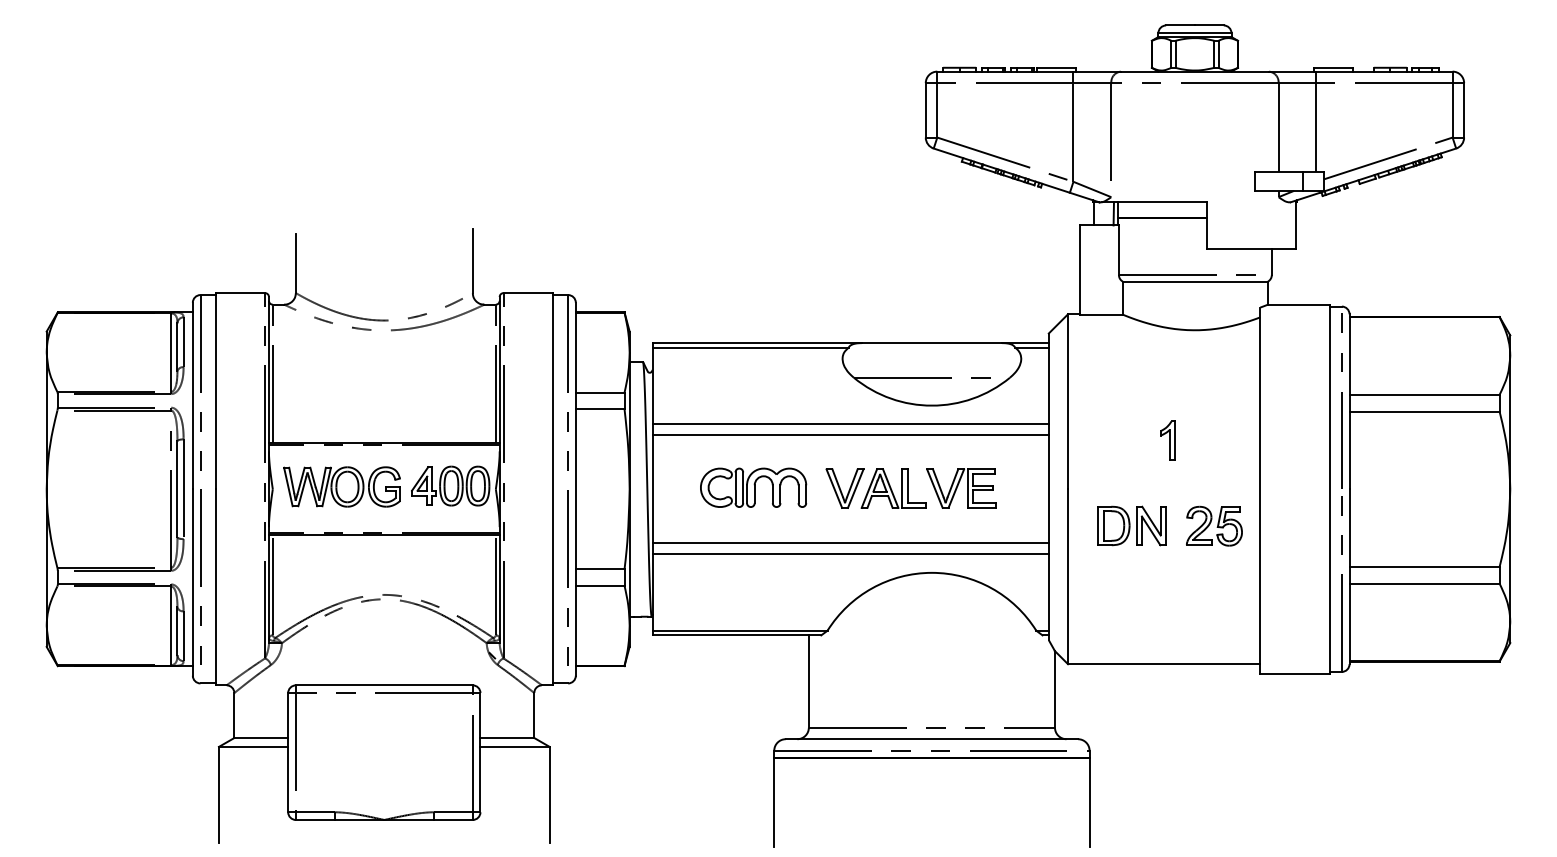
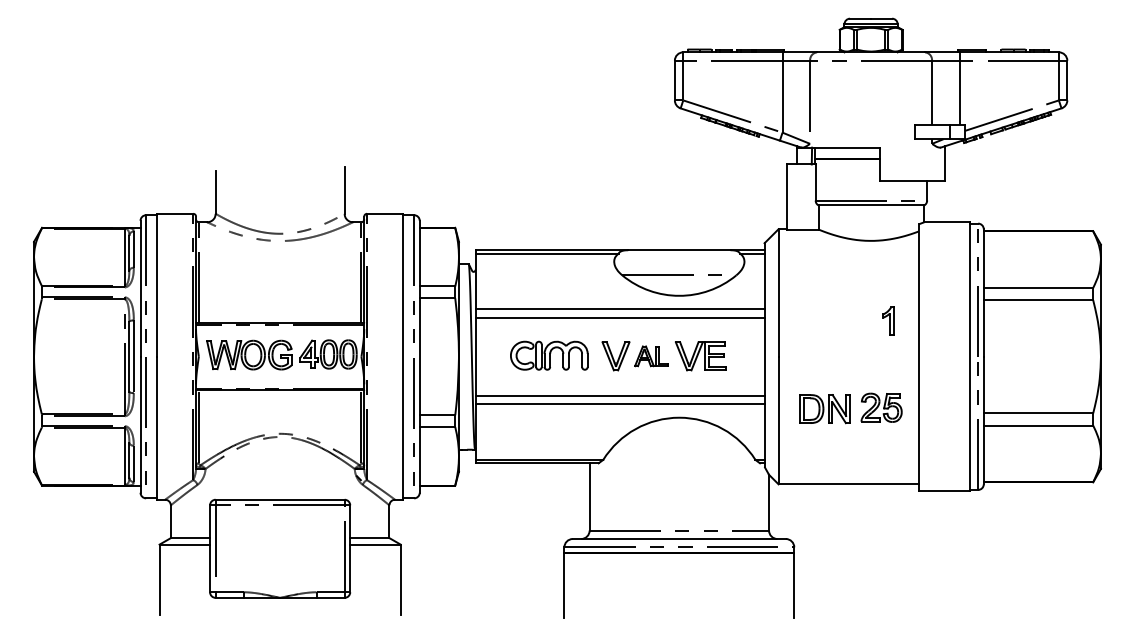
part: (1167, 440) -> (888, 321), moved
part: (893, 488) -> (651, 356), size x0.7
part: (1131, 525) -> (824, 408), moved
part: (1214, 525) -> (881, 407), moved

